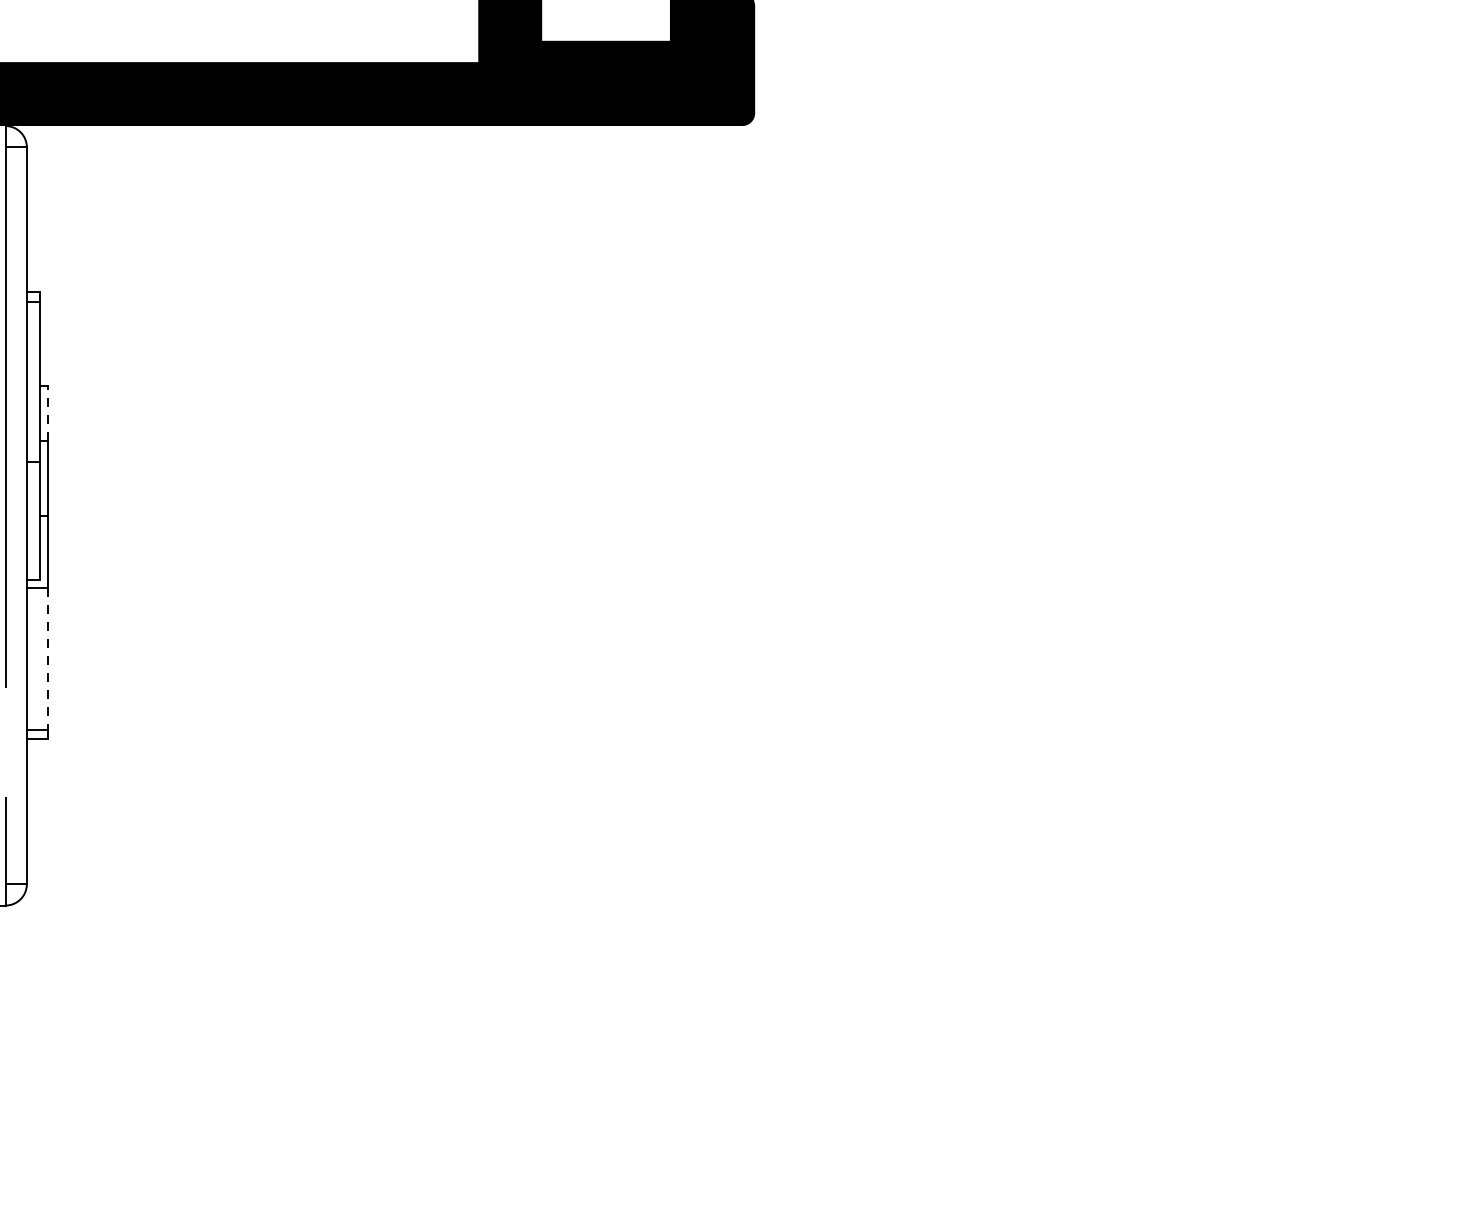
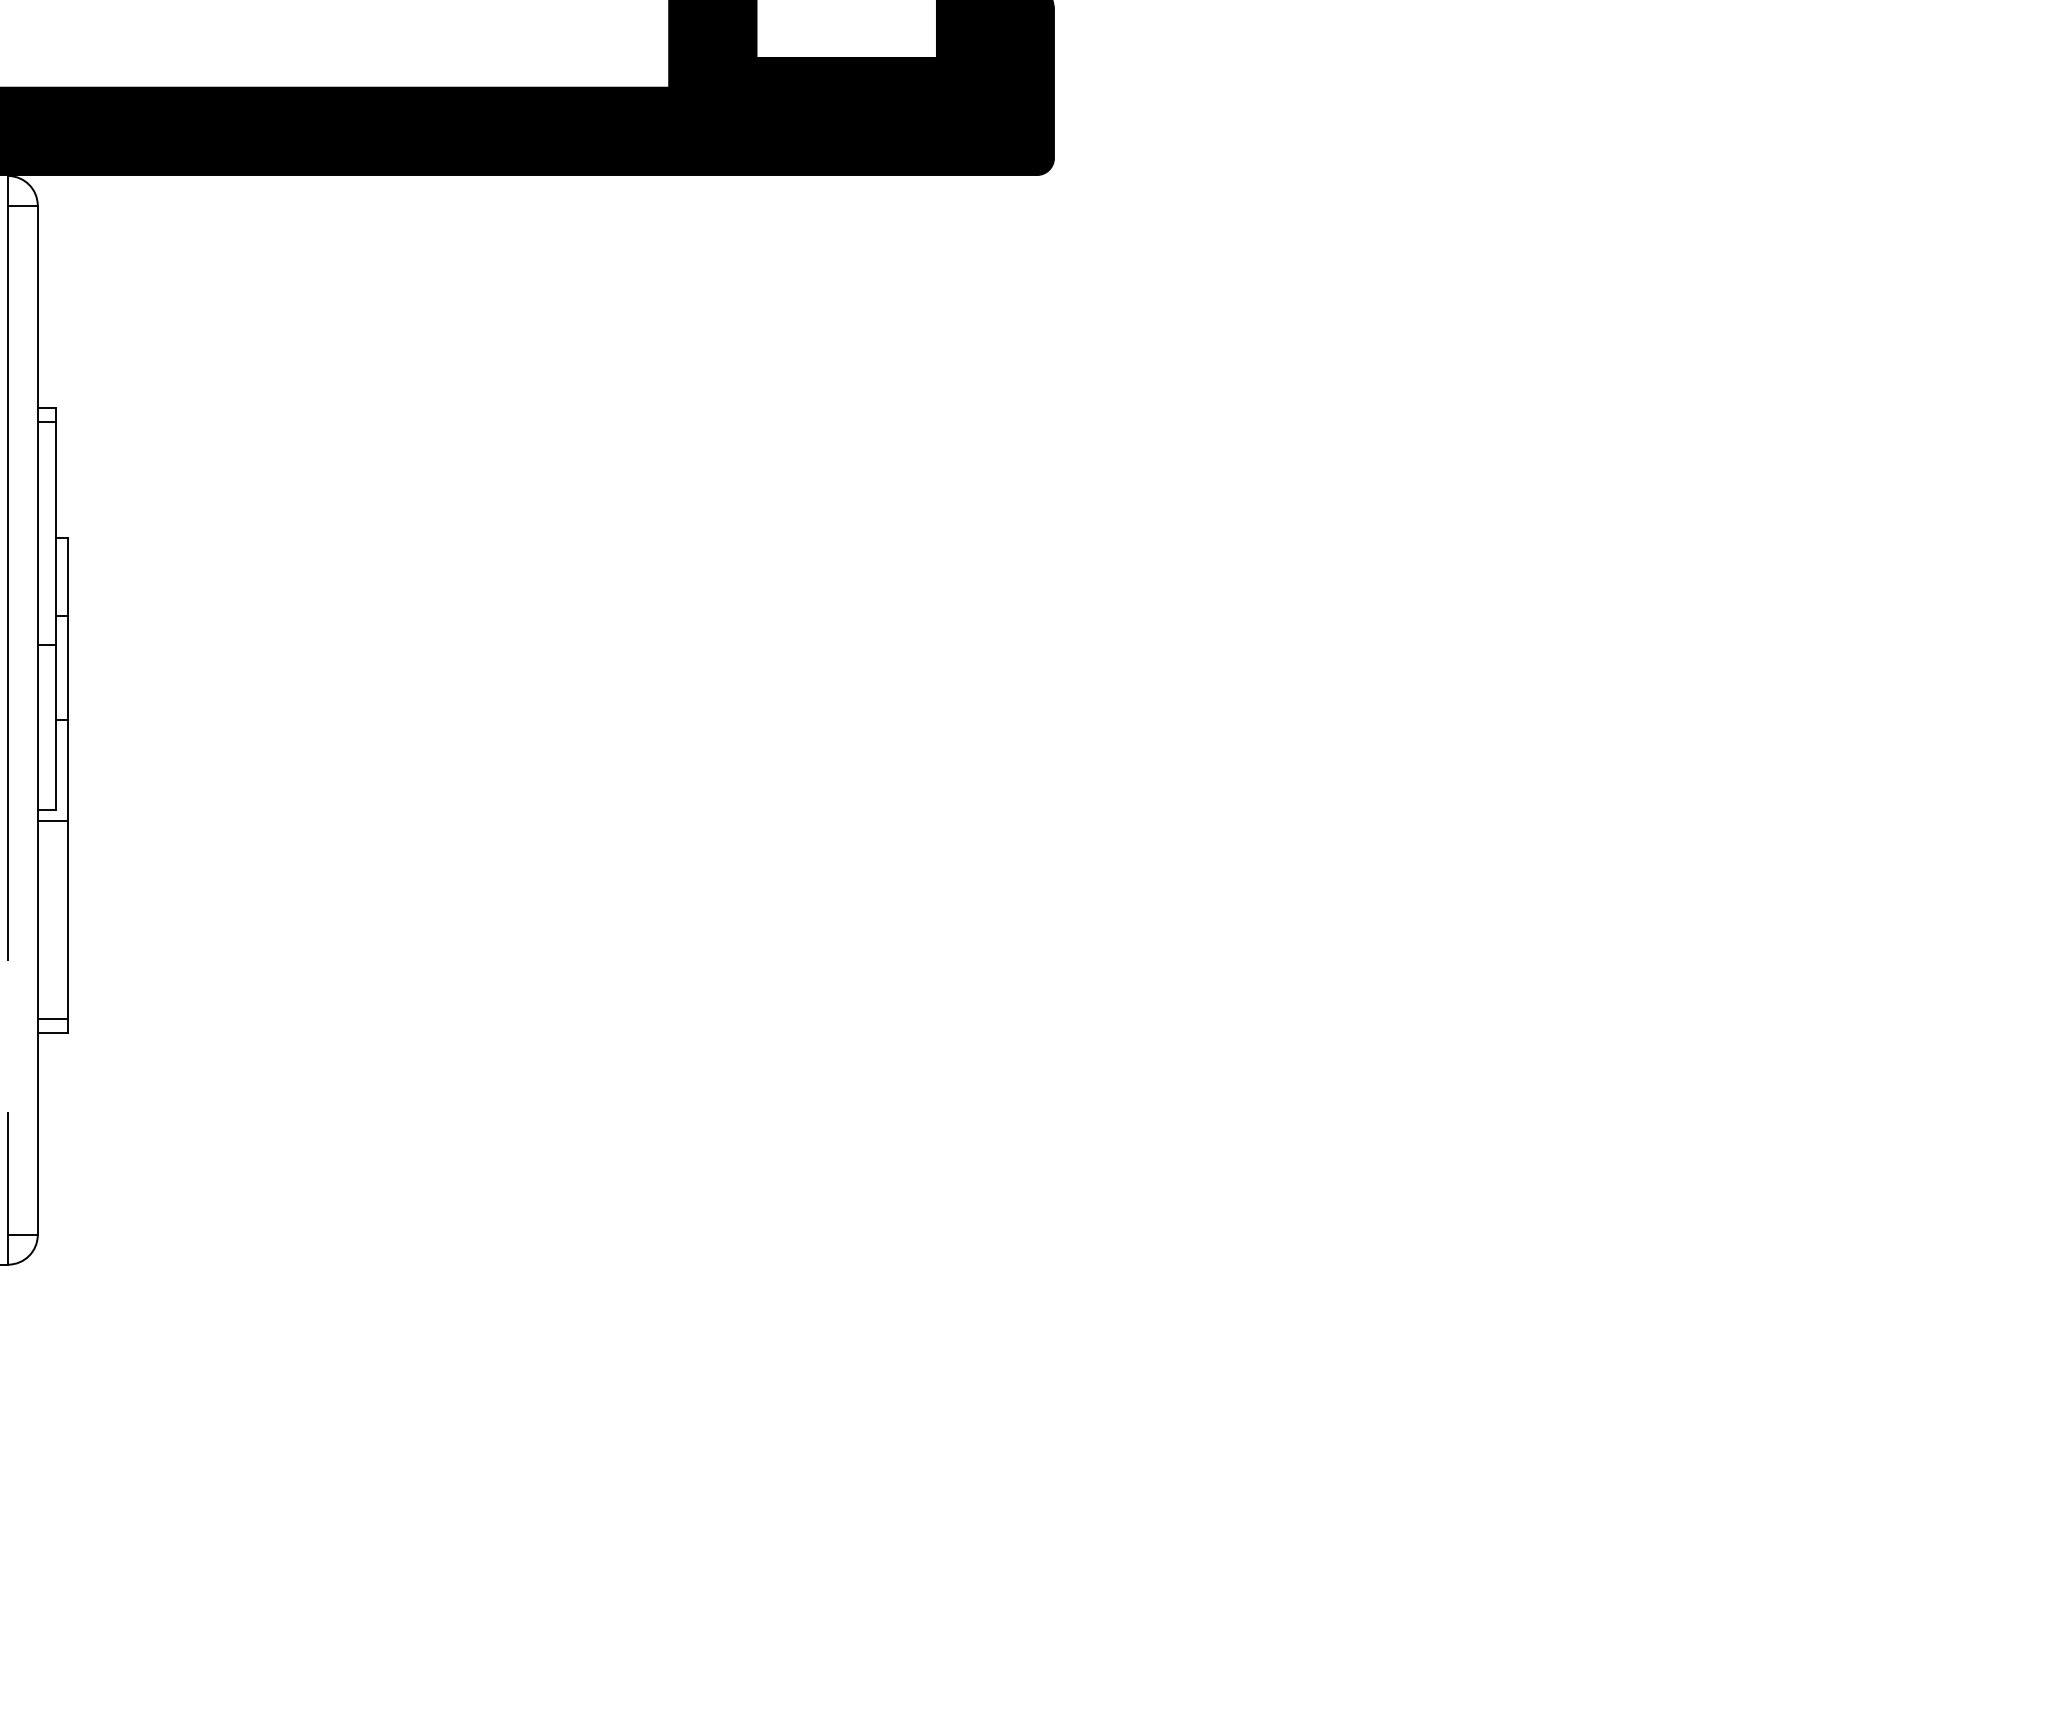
line: (48, 413) -> (67, 577), dashed -> solid
line: (48, 659) -> (67, 920), dashed -> solid

